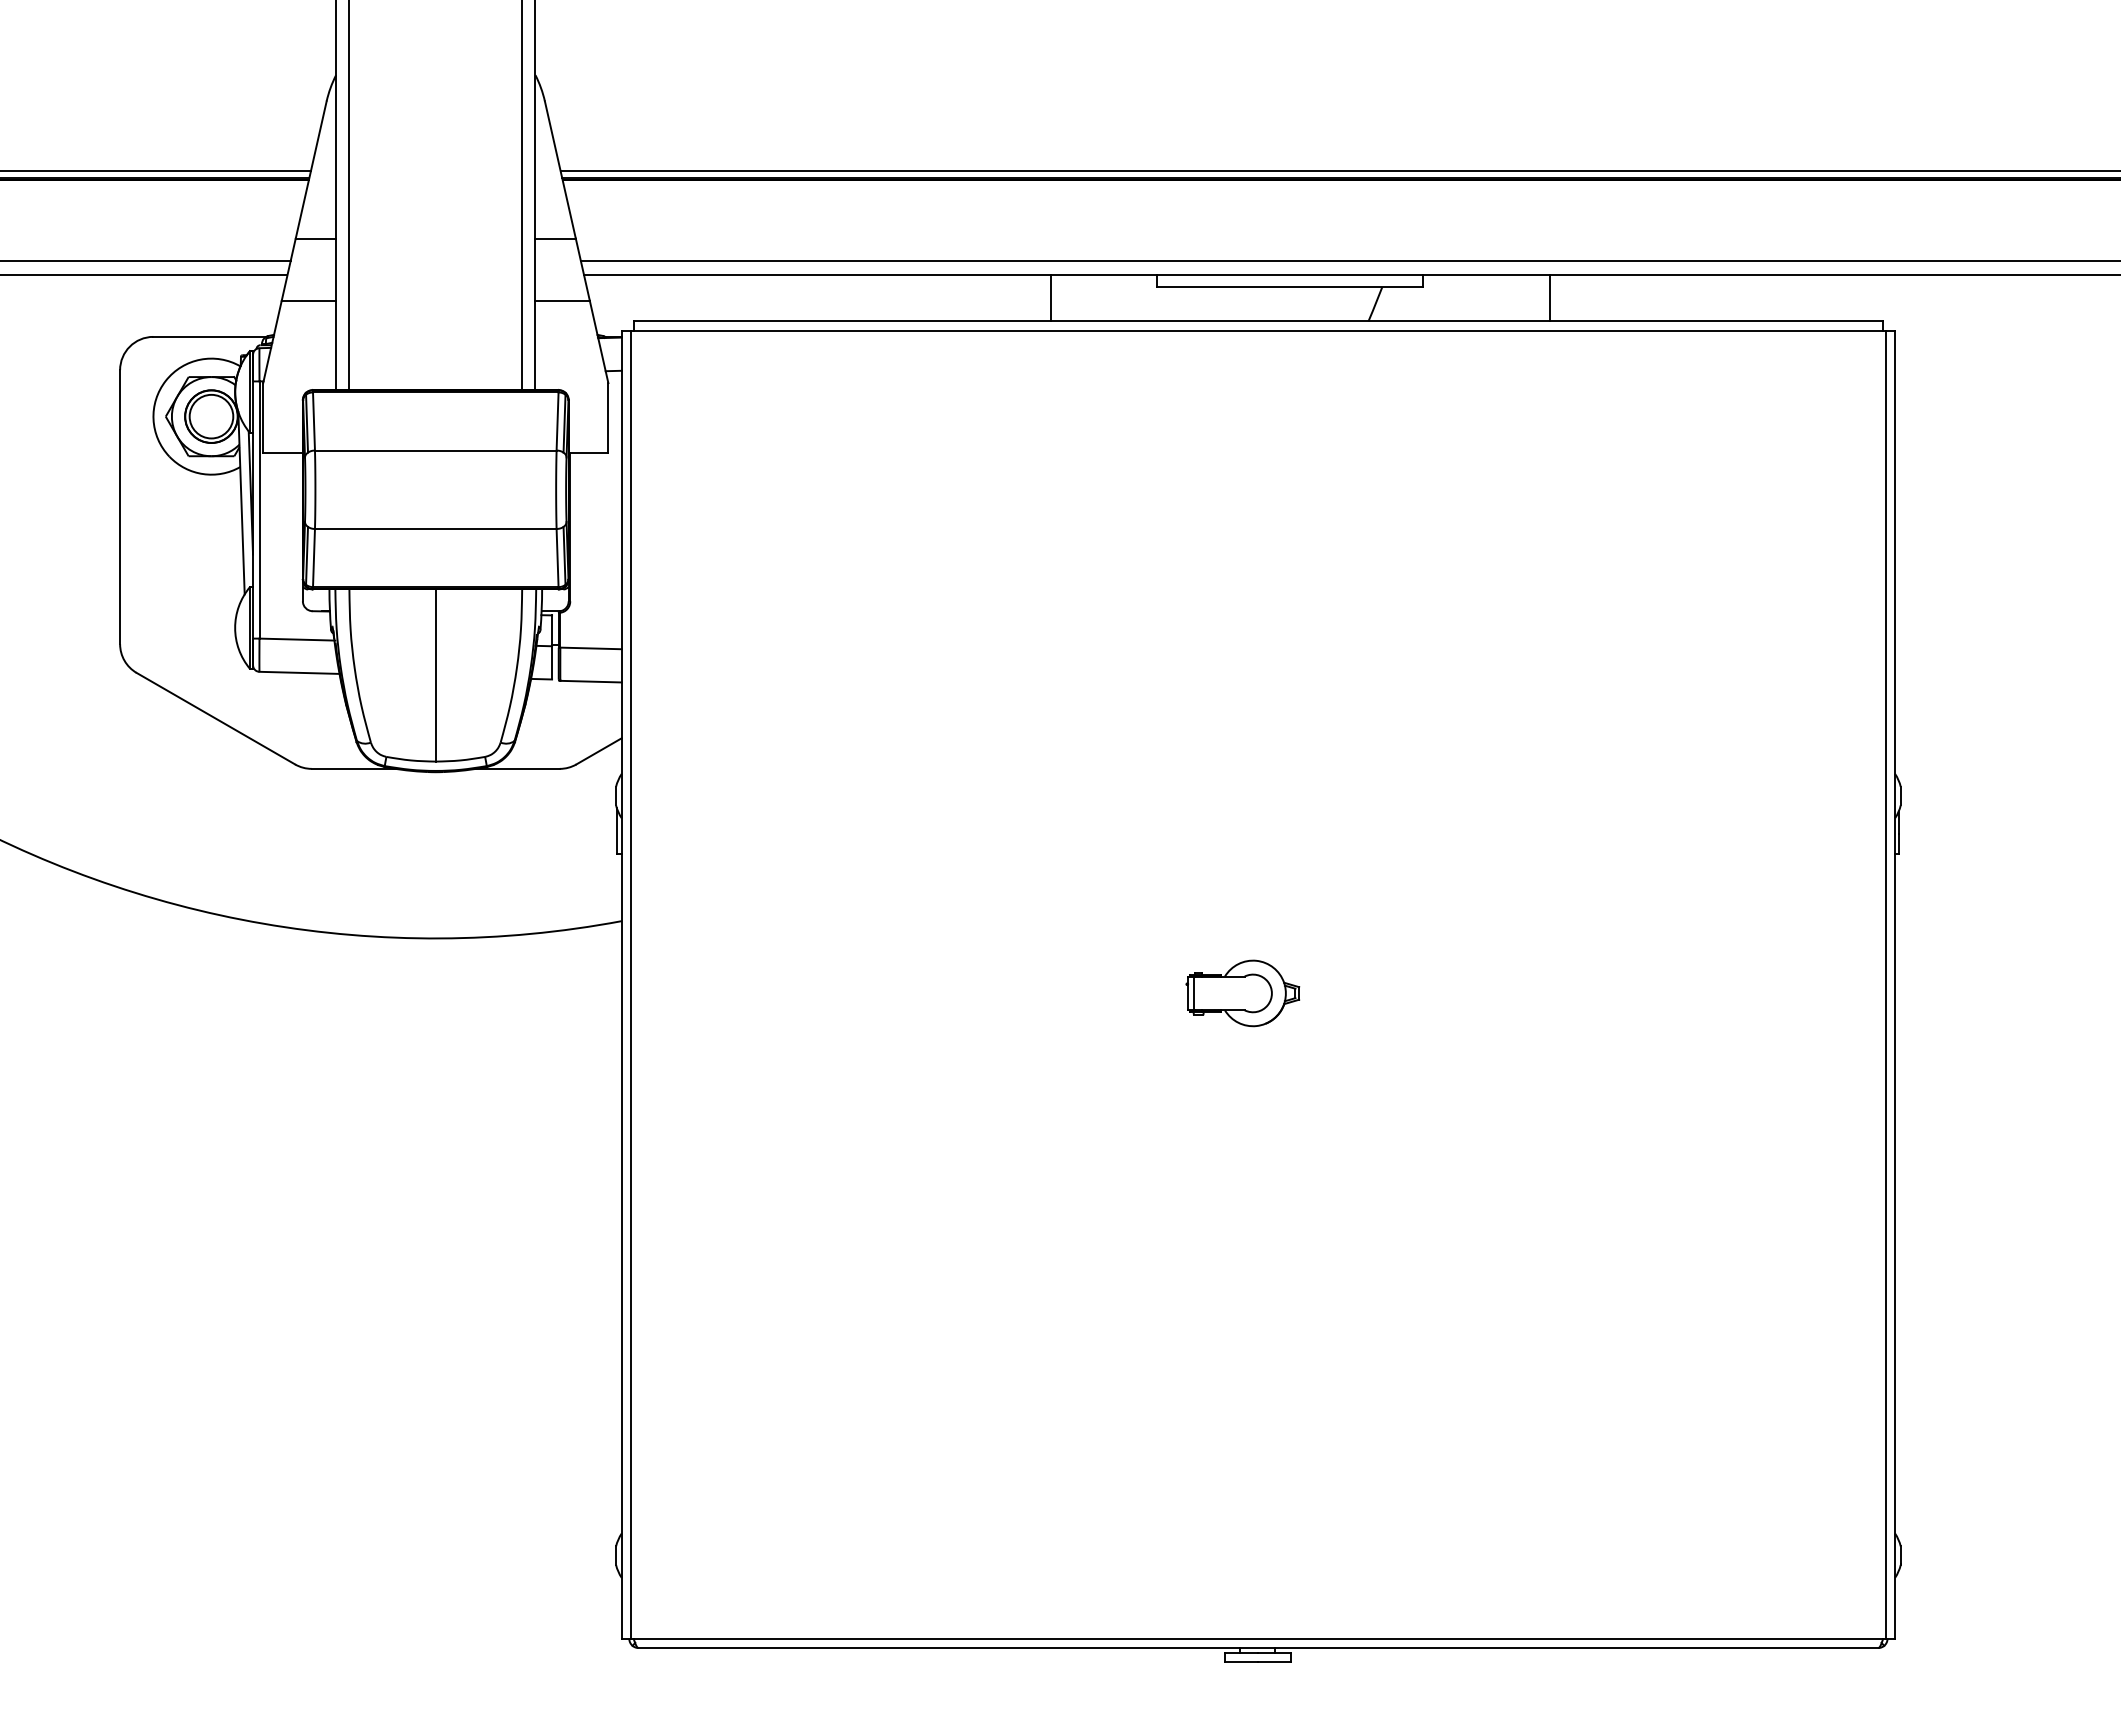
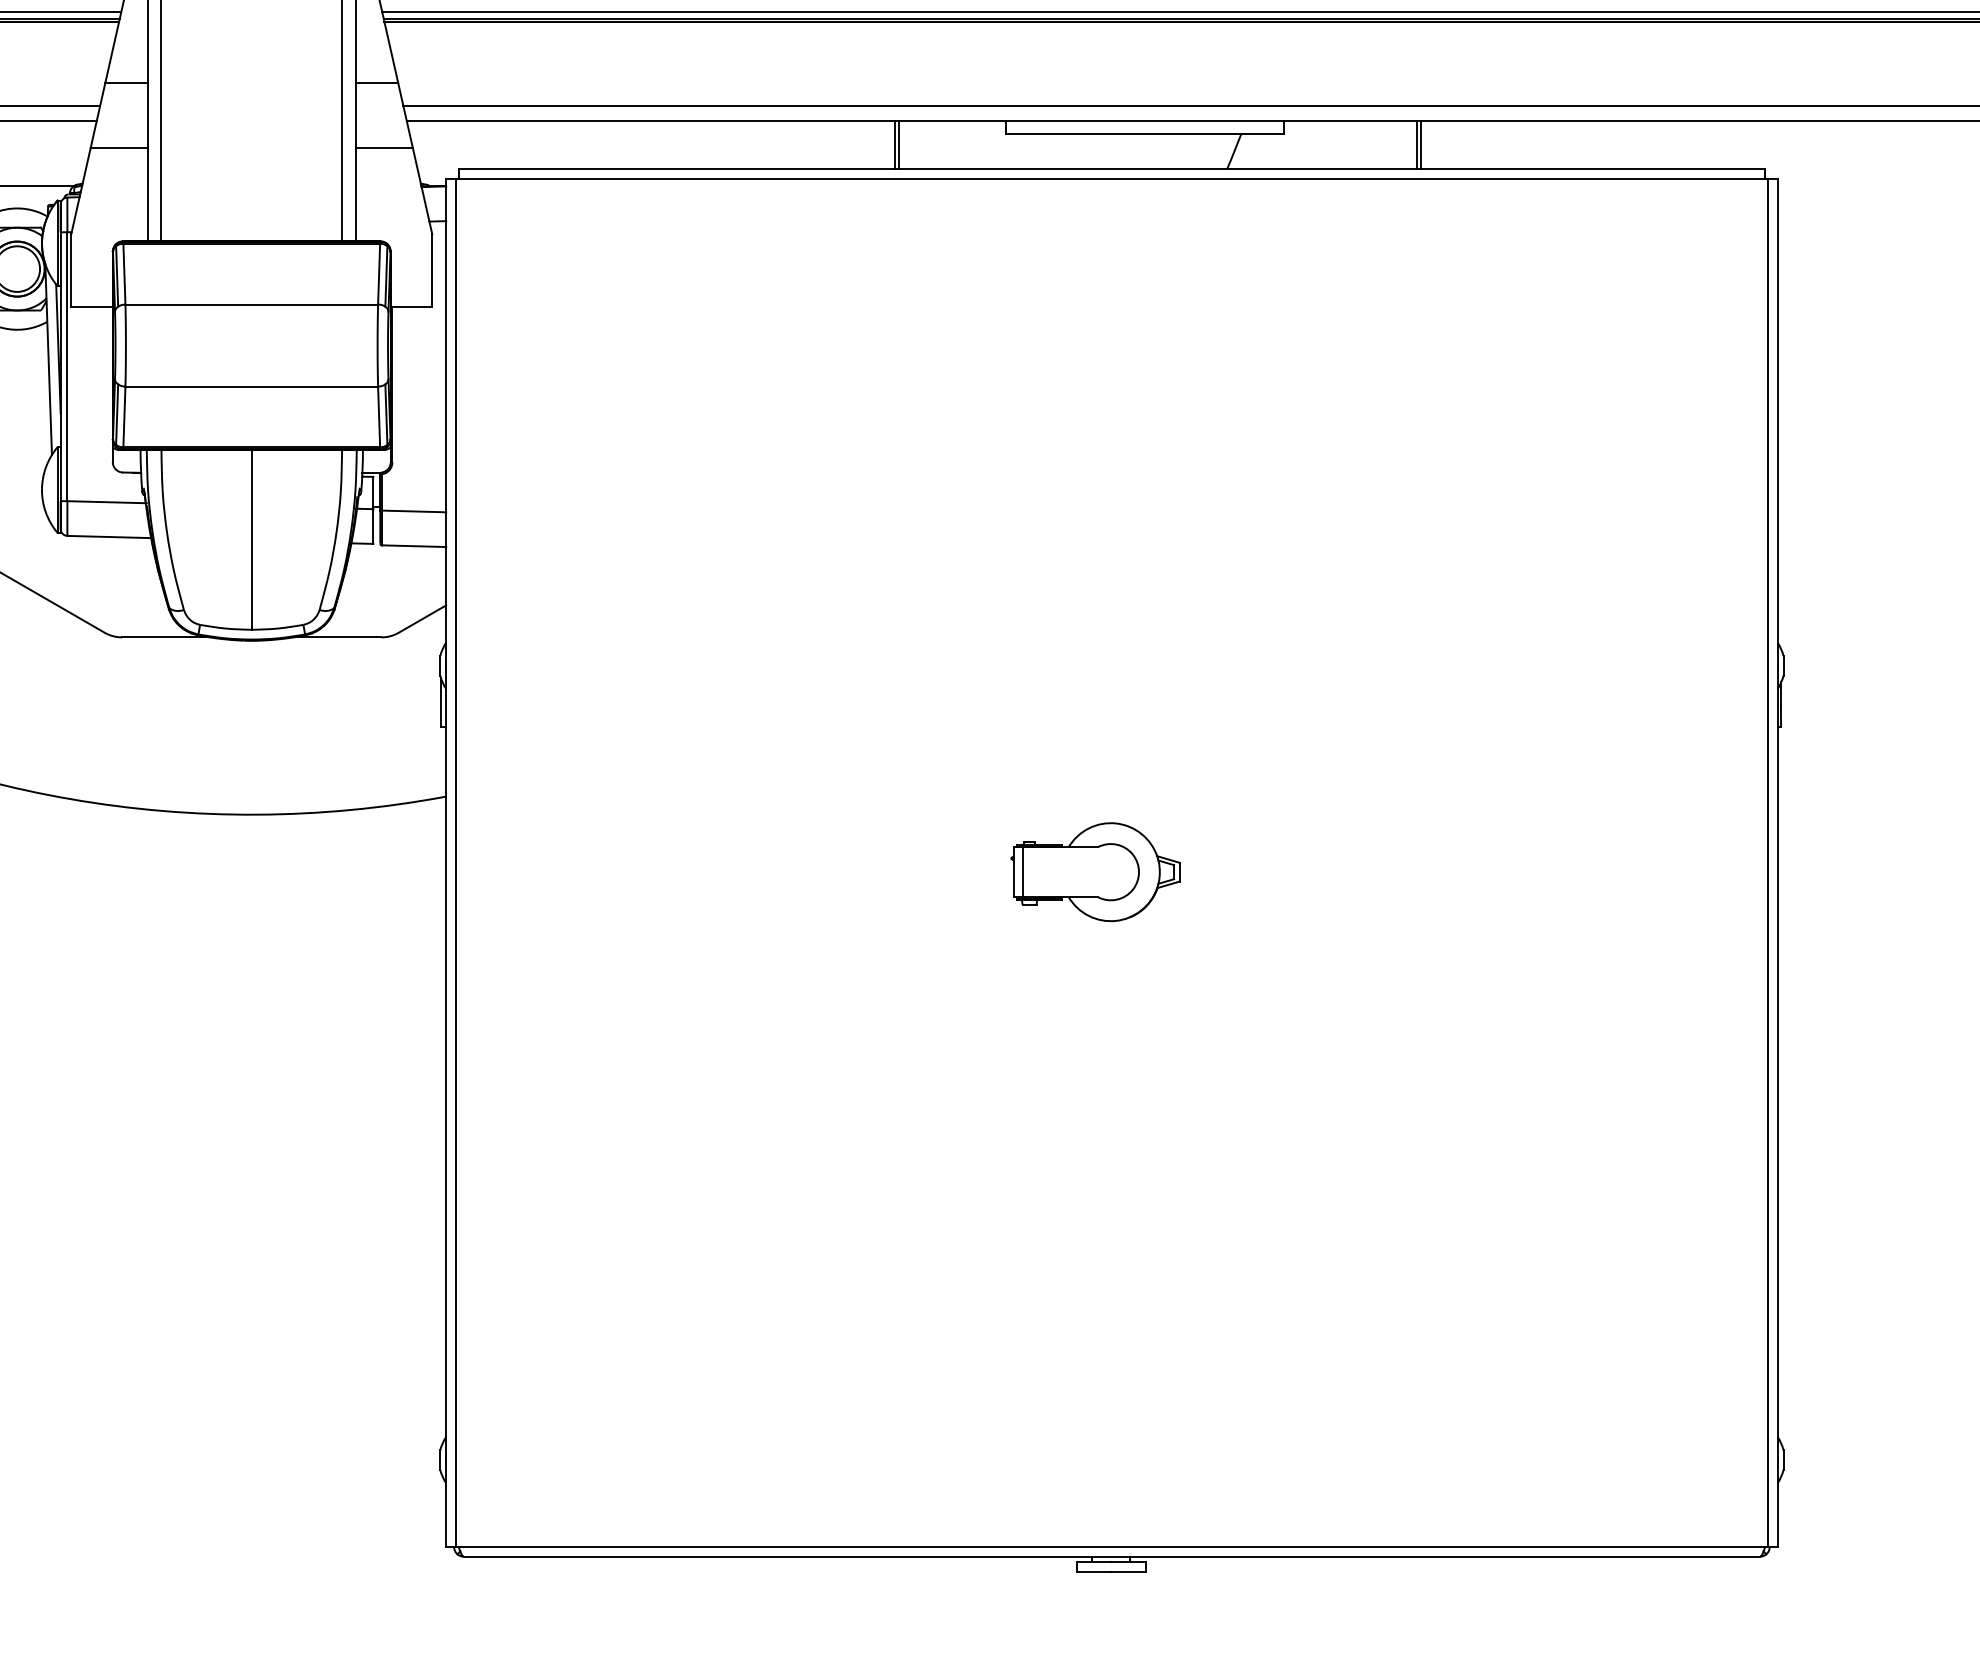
line: (1054, 298) -> (898, 145), added
line: (1554, 298) -> (1421, 145), added
part: (1242, 993) -> (1095, 872), size x1.43

